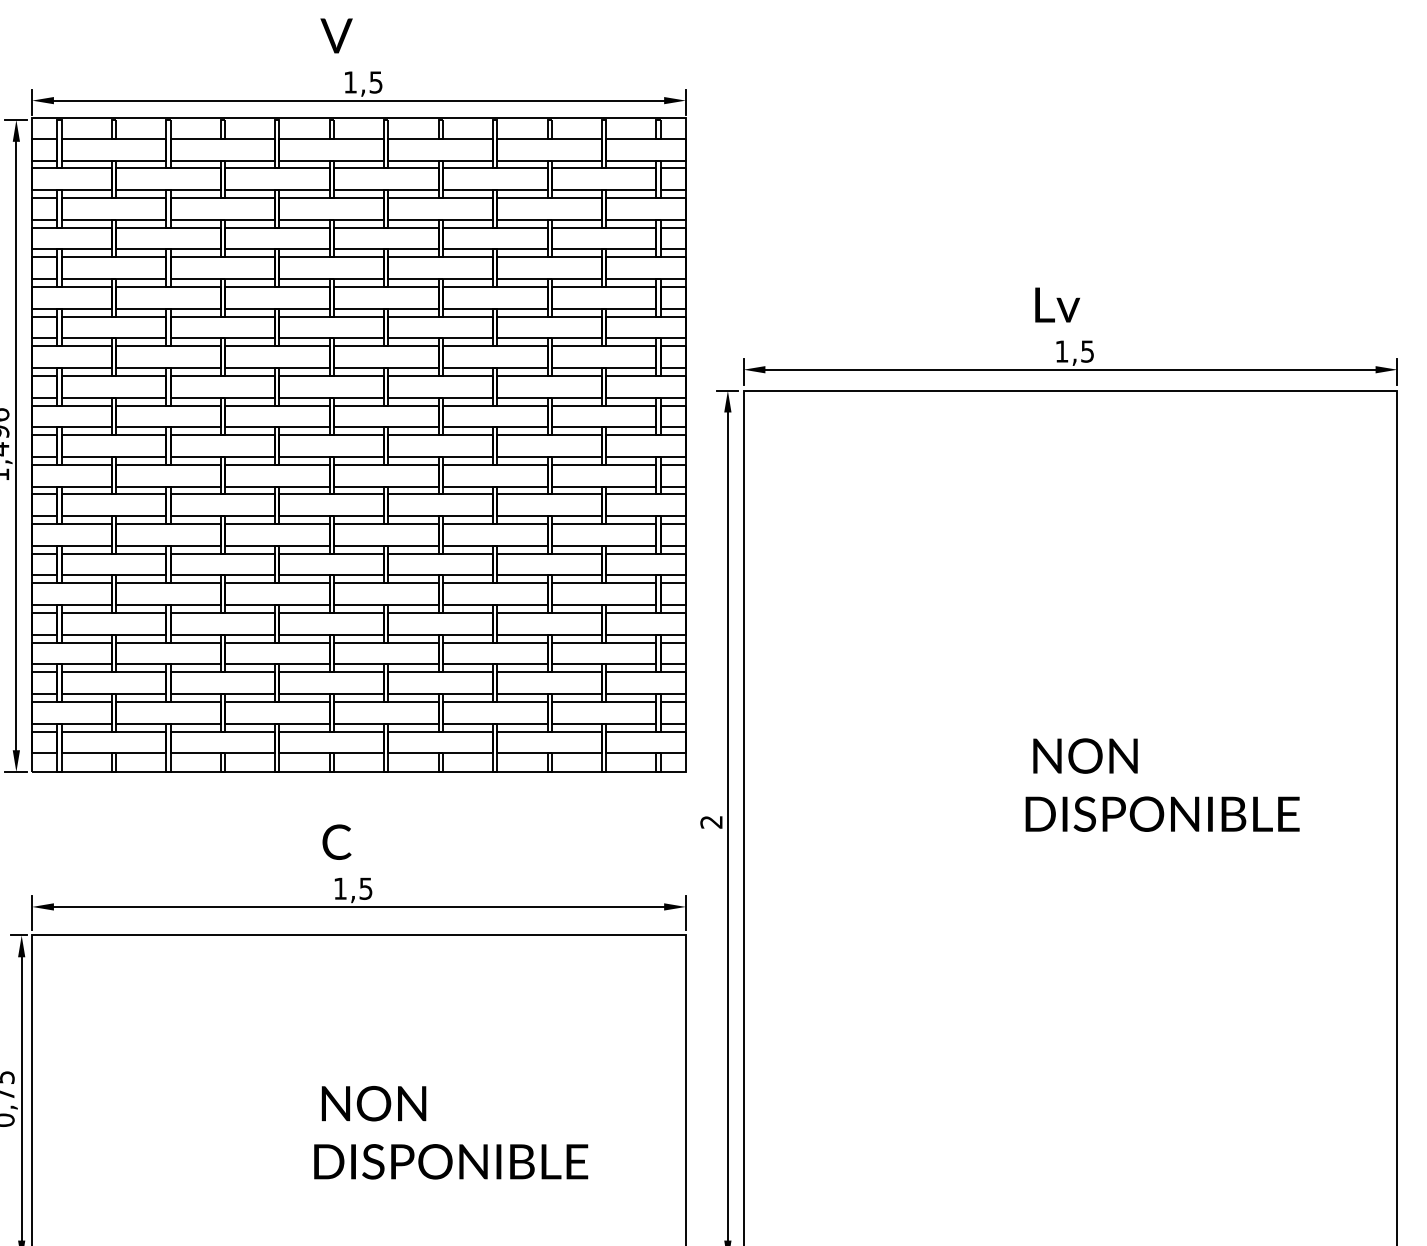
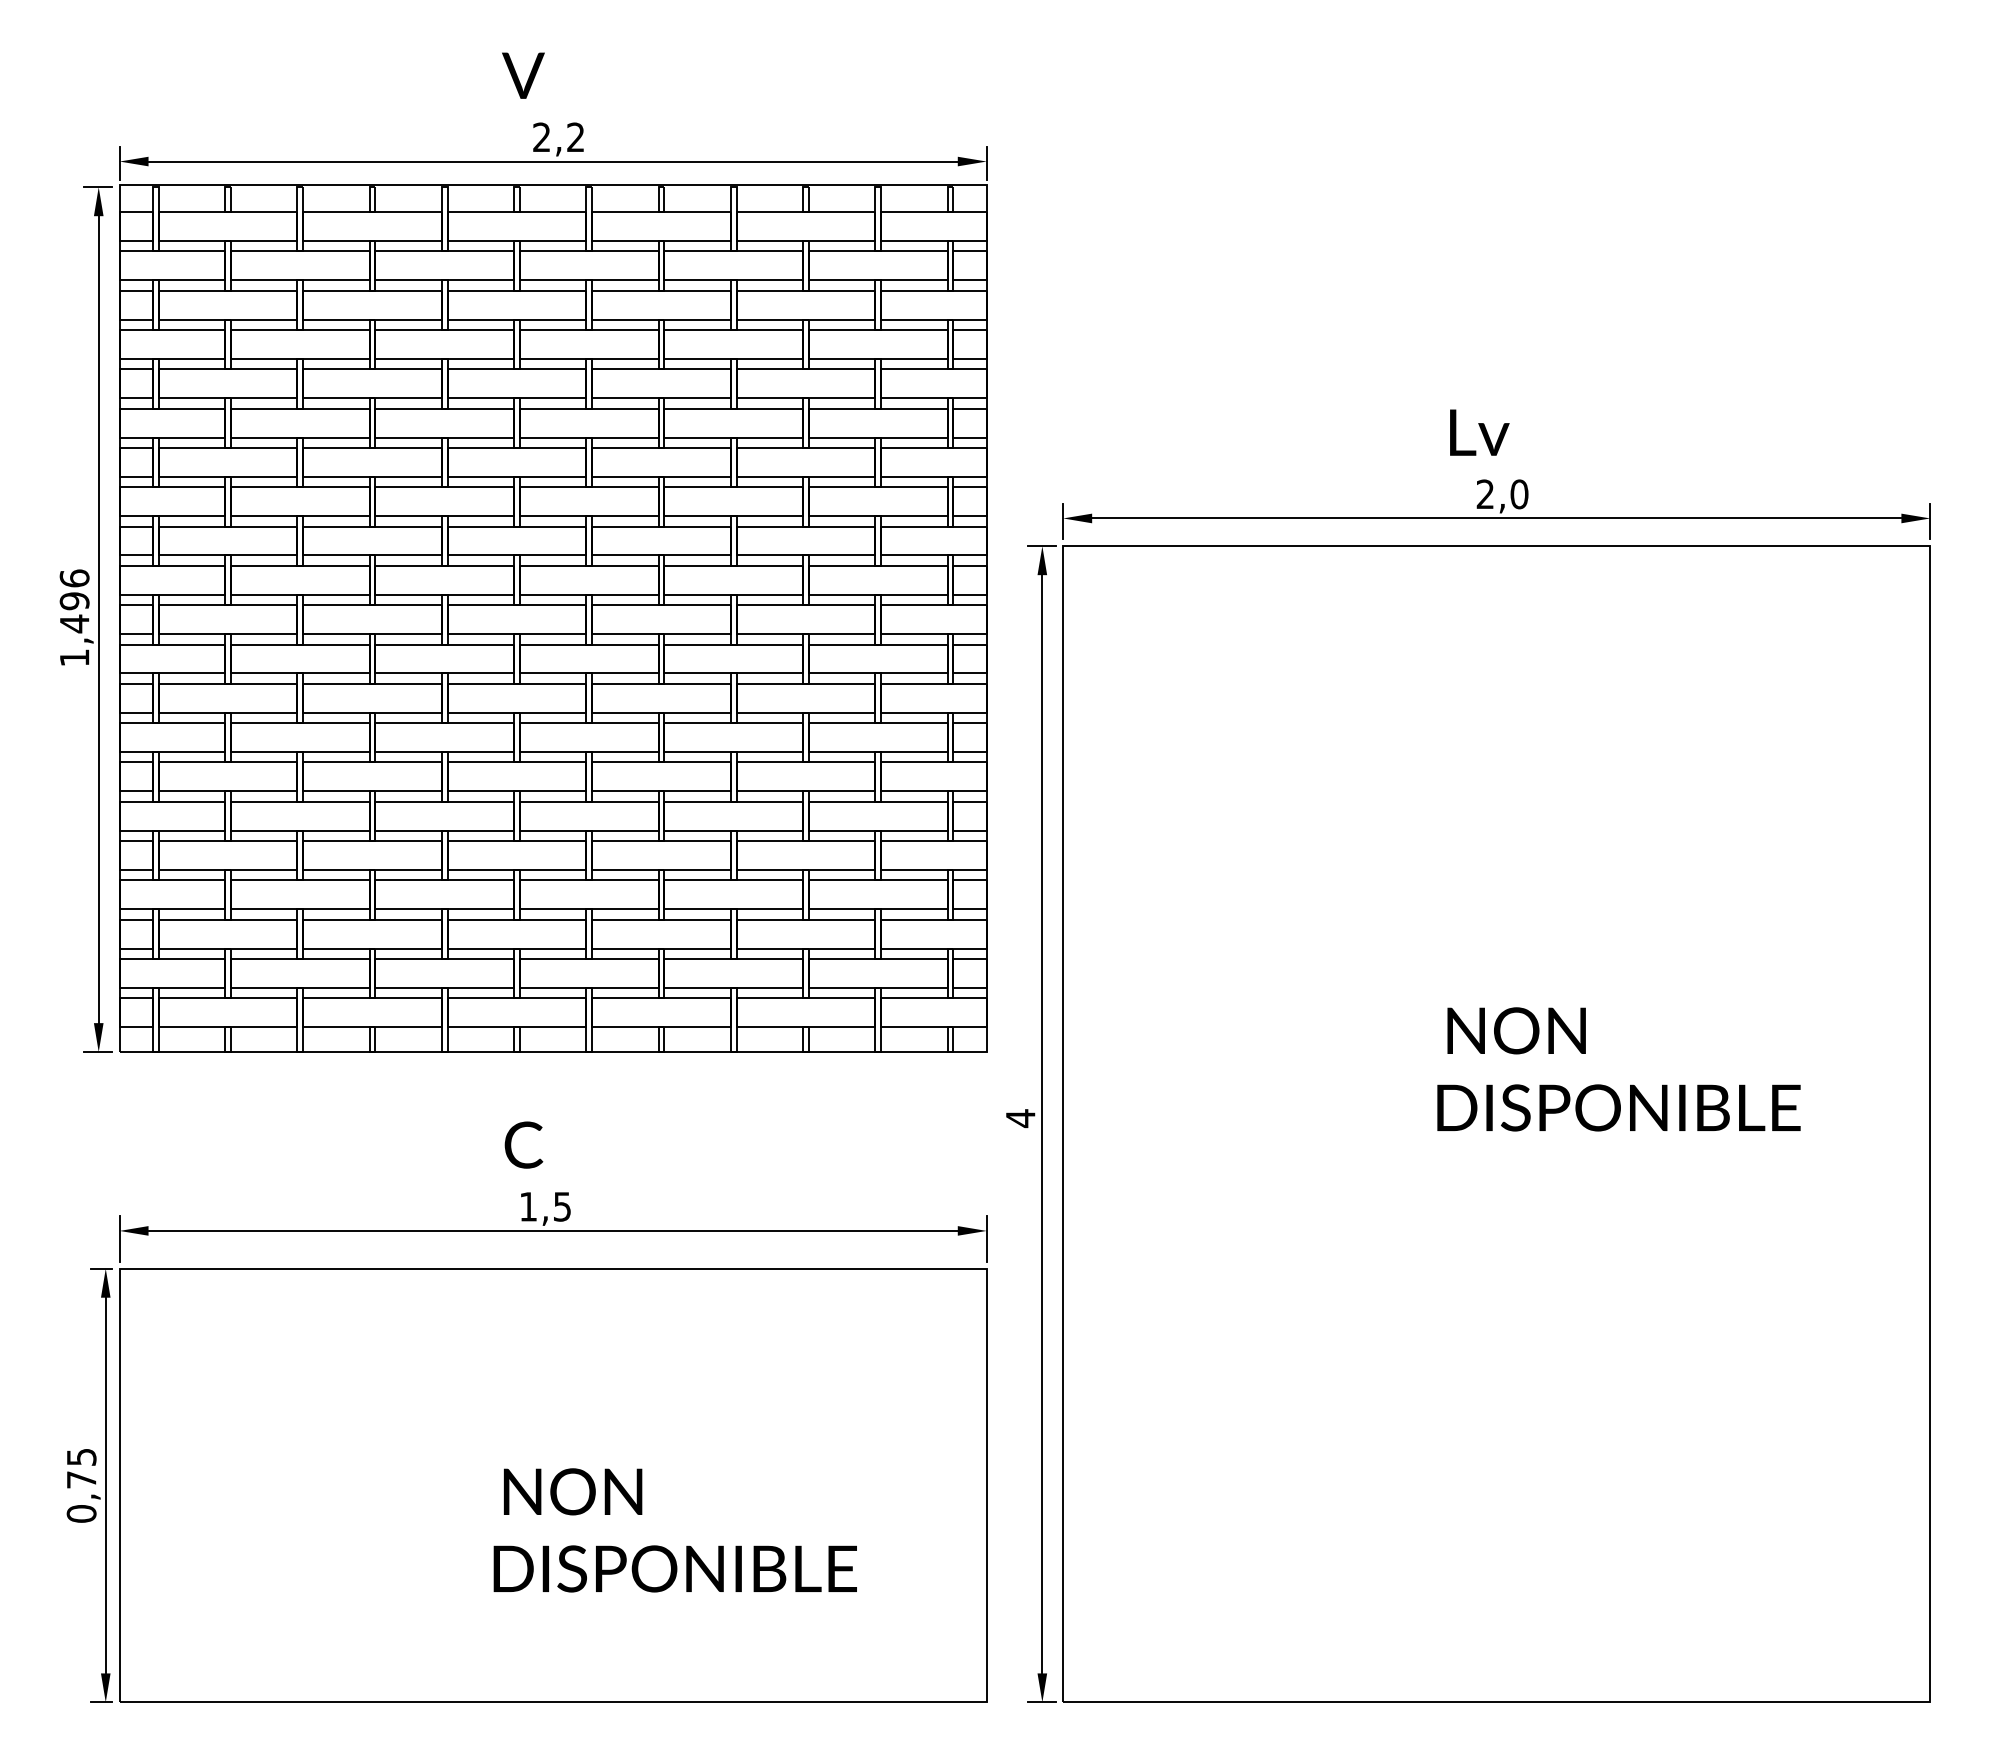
text: (363, 82) -> (558, 137), 1,5 -> 2,2
text: (1074, 351) -> (1502, 494), 1,5 -> 2,0
text: (711, 822) -> (1020, 1118), 2 -> 4

